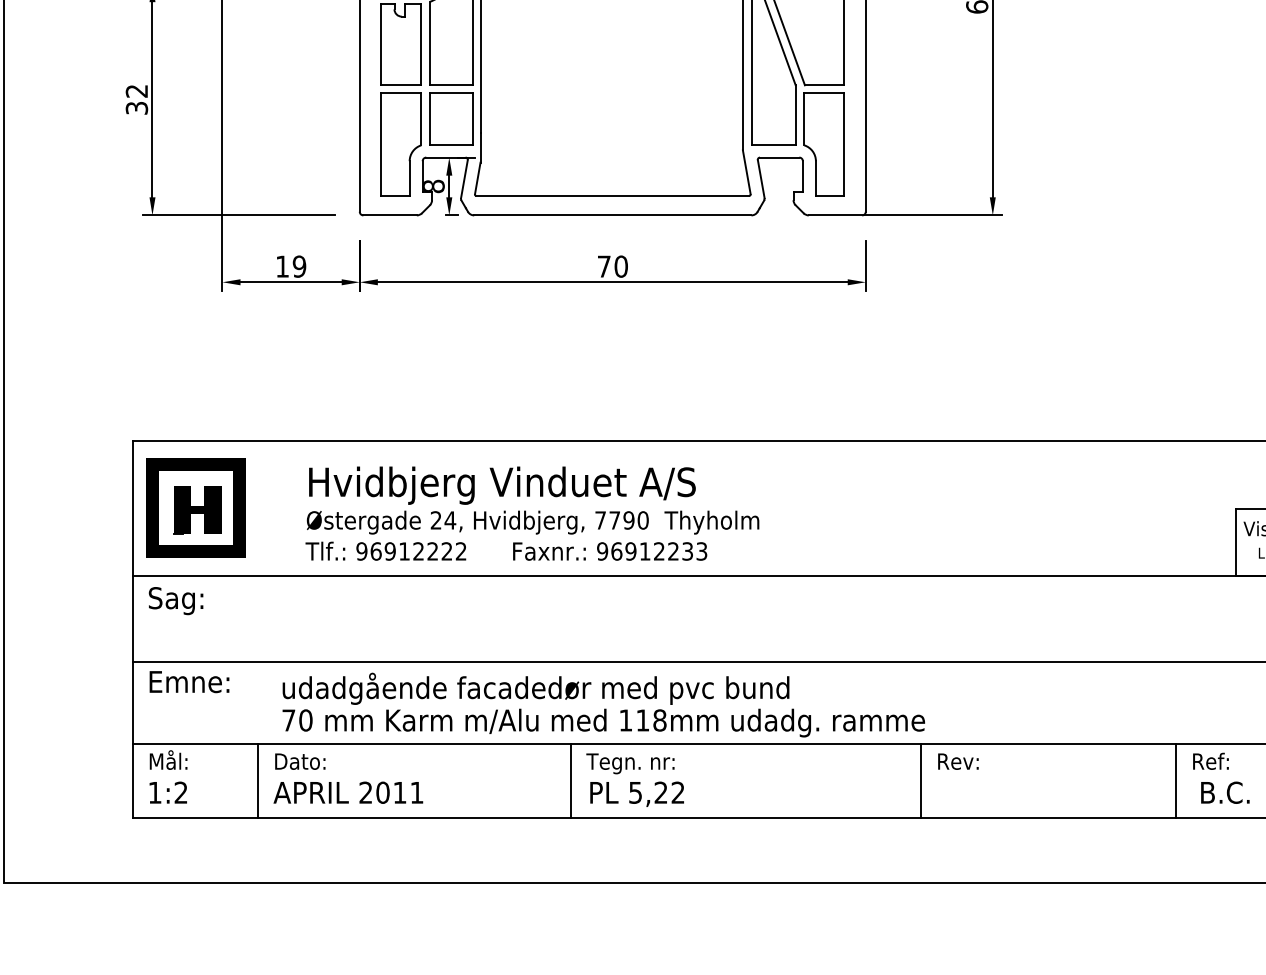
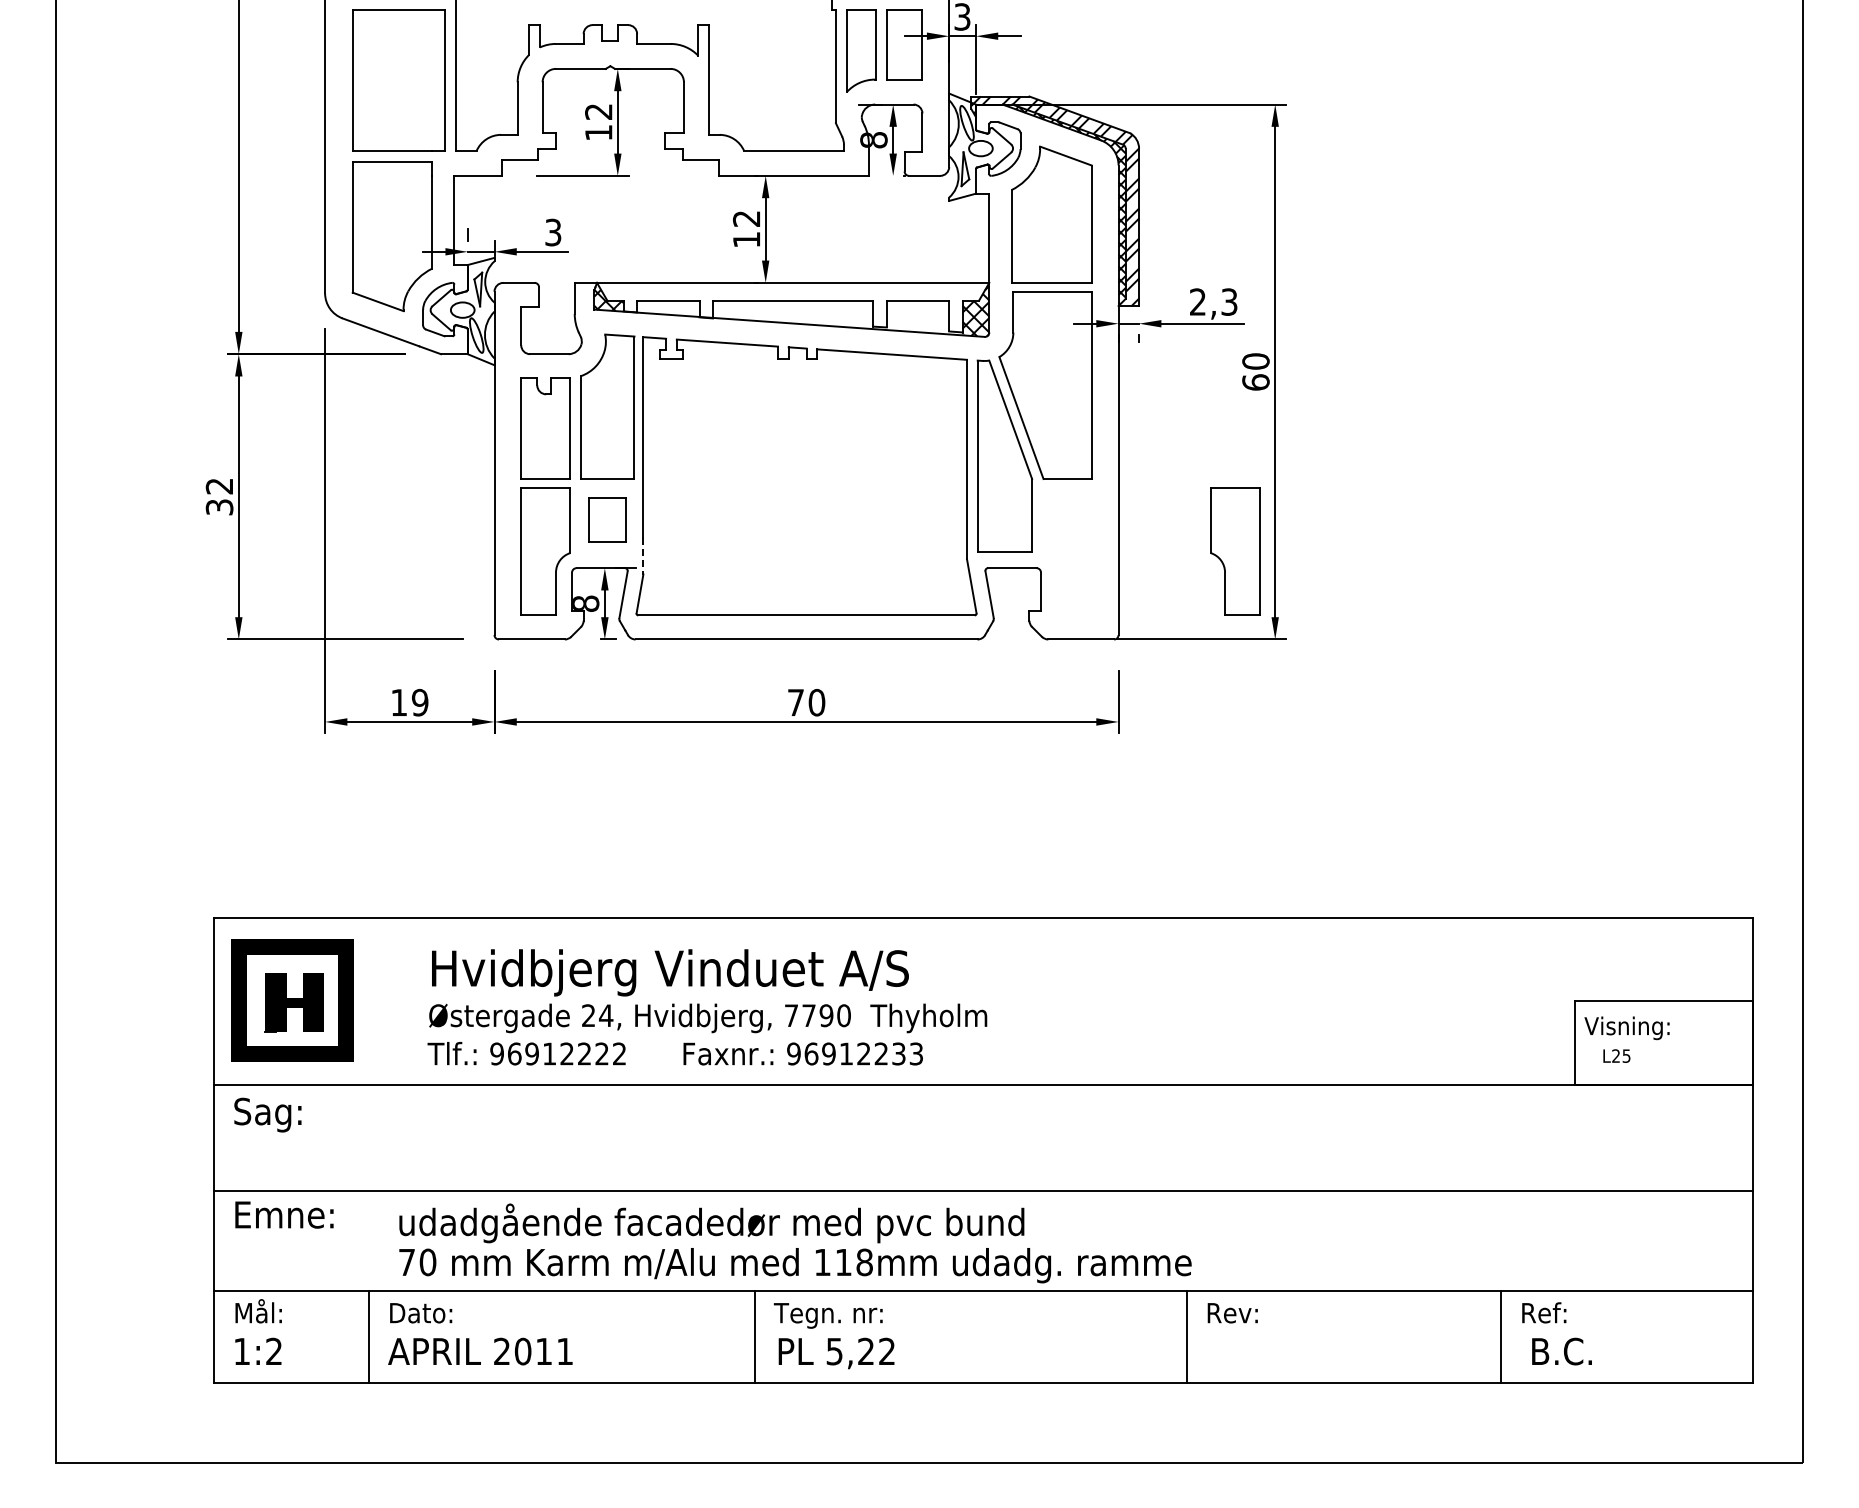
part: (451, 118) -> (607, 519), size x0.7
part: (824, 144) -> (1235, 551), moved
line: (480, 148) -> (643, 556), solid -> dashed

